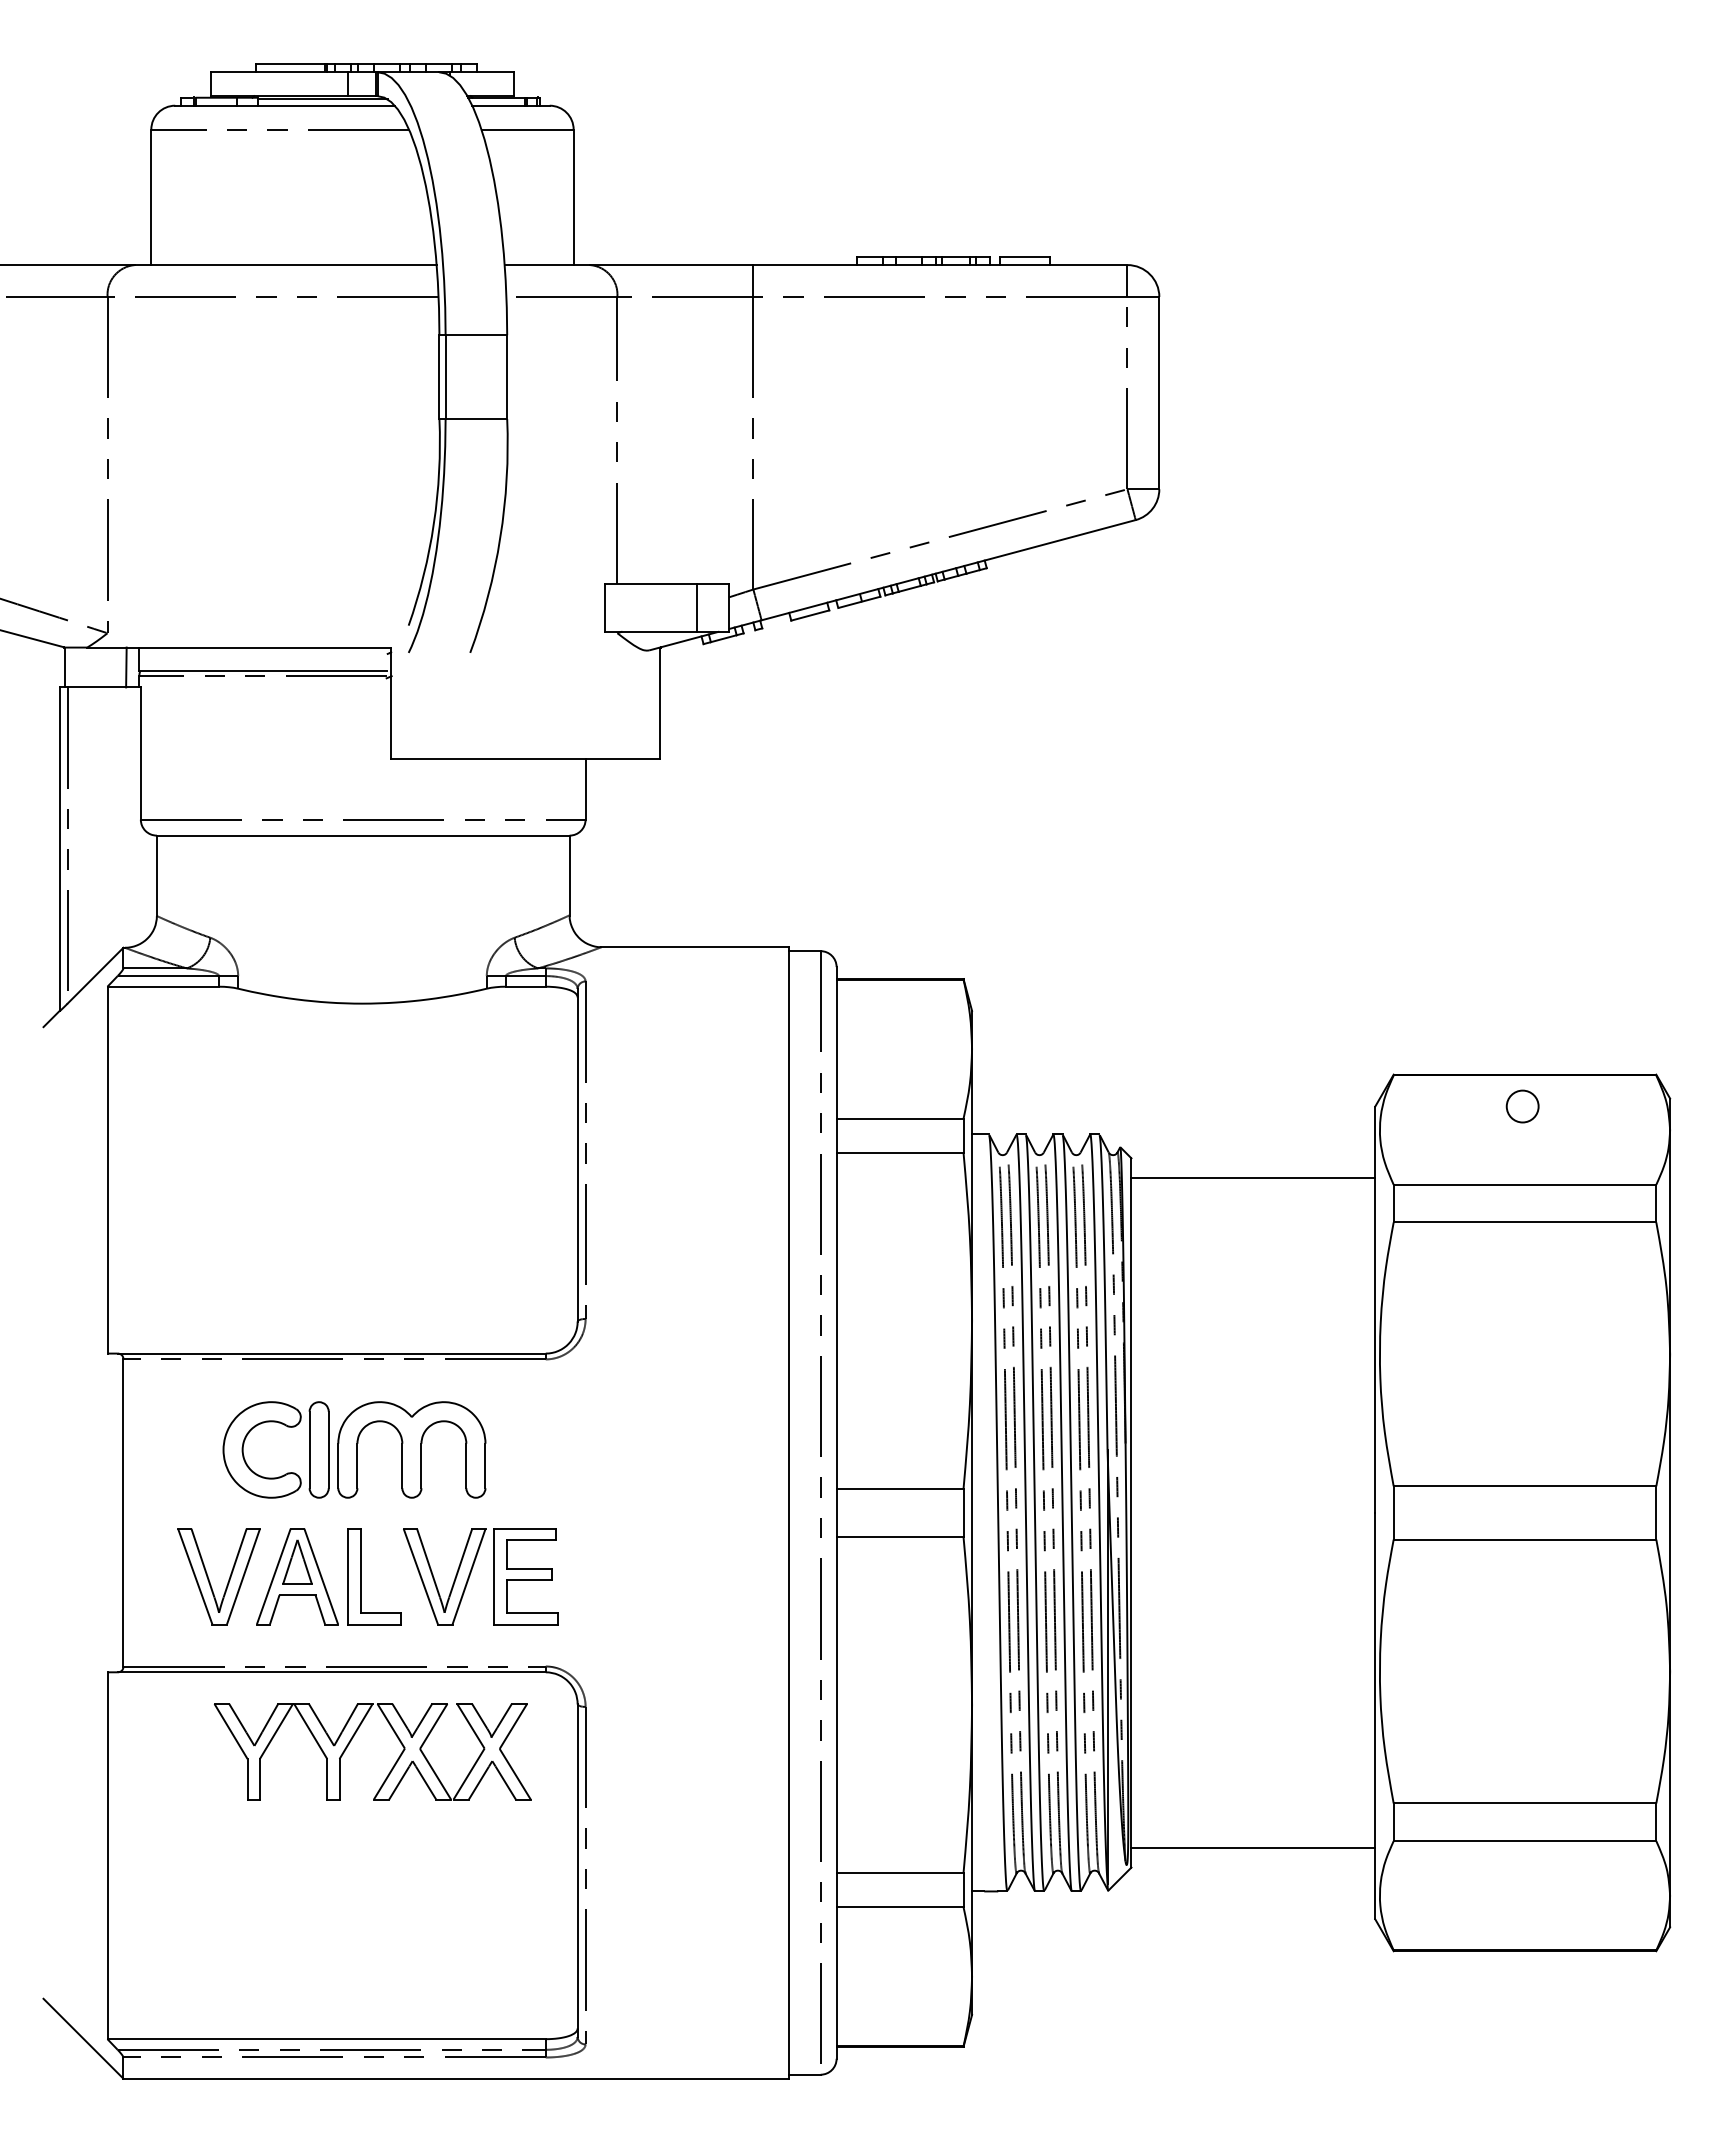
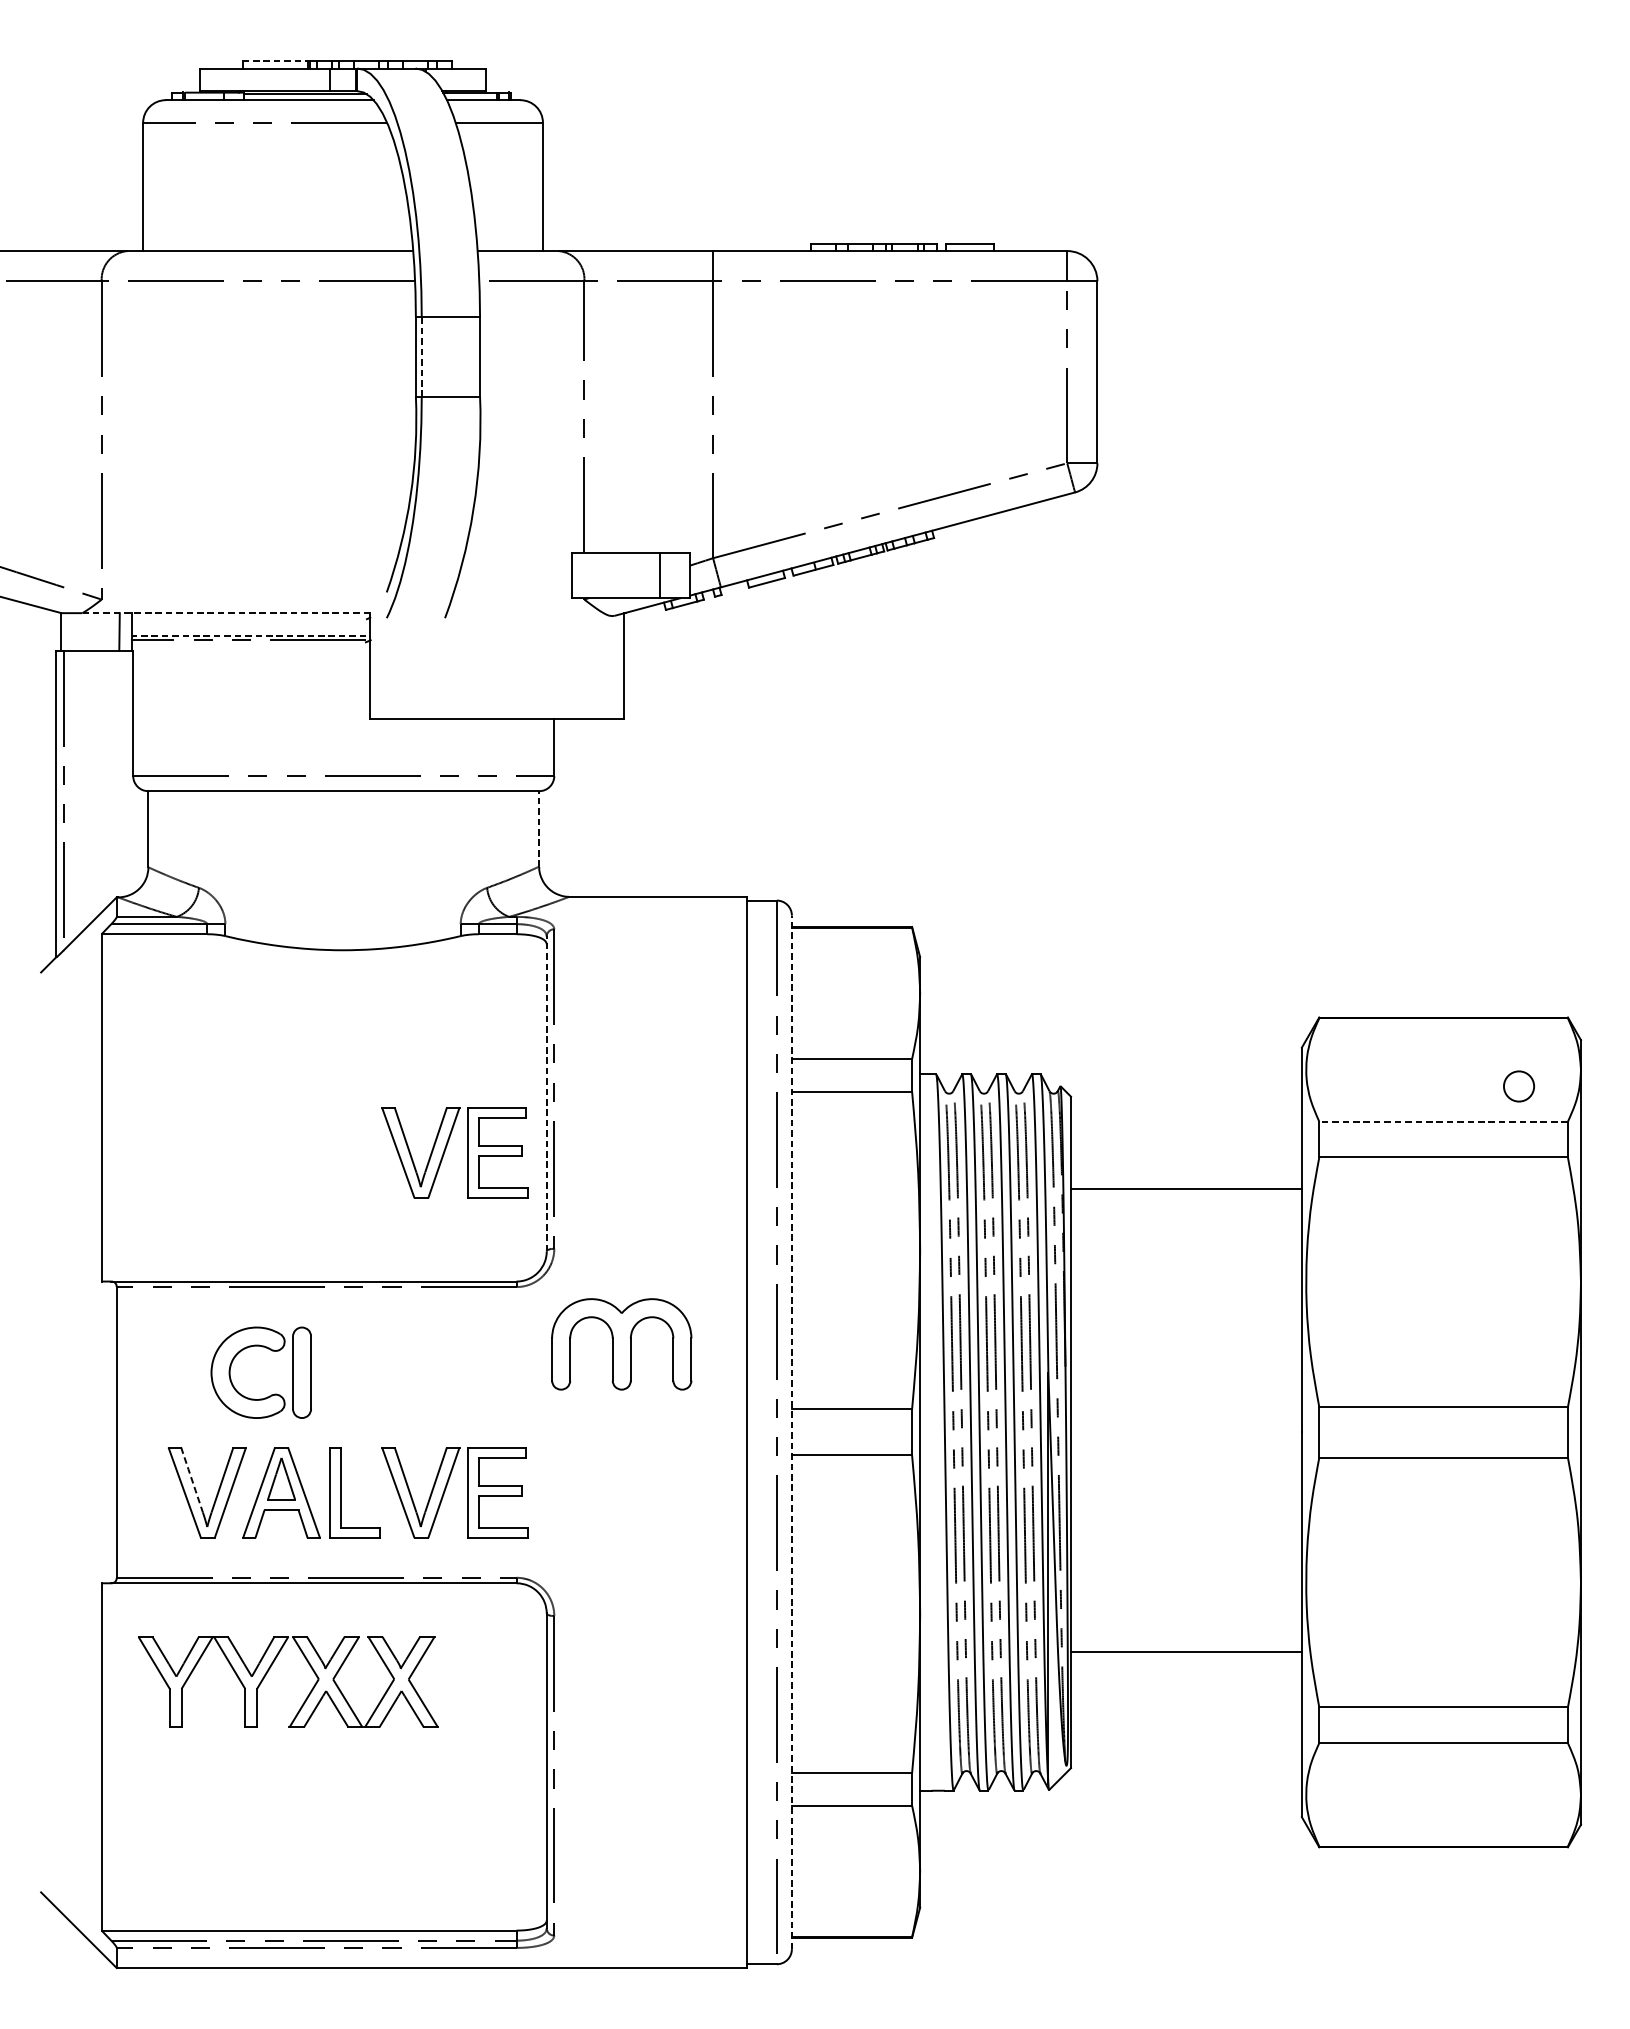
line: (291, 64) -> (275, 61), solid -> dashed
line: (445, 377) -> (421, 357), solid -> dashed
line: (239, 647) -> (226, 613), solid -> dashed
line: (263, 671) -> (249, 635), solid -> dashed
line: (569, 875) -> (539, 828), solid -> dashed
circle: (1522, 1106) -> (1518, 1086), moved
line: (577, 1154) -> (546, 1093), solid -> dashed
line: (1253, 1178) -> (1186, 1189), moved
line: (1524, 1184) -> (1443, 1121), solid -> dashed
part: (471, 1214) -> (446, 1149), added
part: (411, 1449) -> (621, 1343), moved
line: (836, 1512) -> (791, 1431), solid -> dashed
line: (202, 1562) -> (191, 1479), solid -> dashed
part: (351, 1741) -> (268, 1672), moved
line: (1253, 1847) -> (1186, 1651), moved

